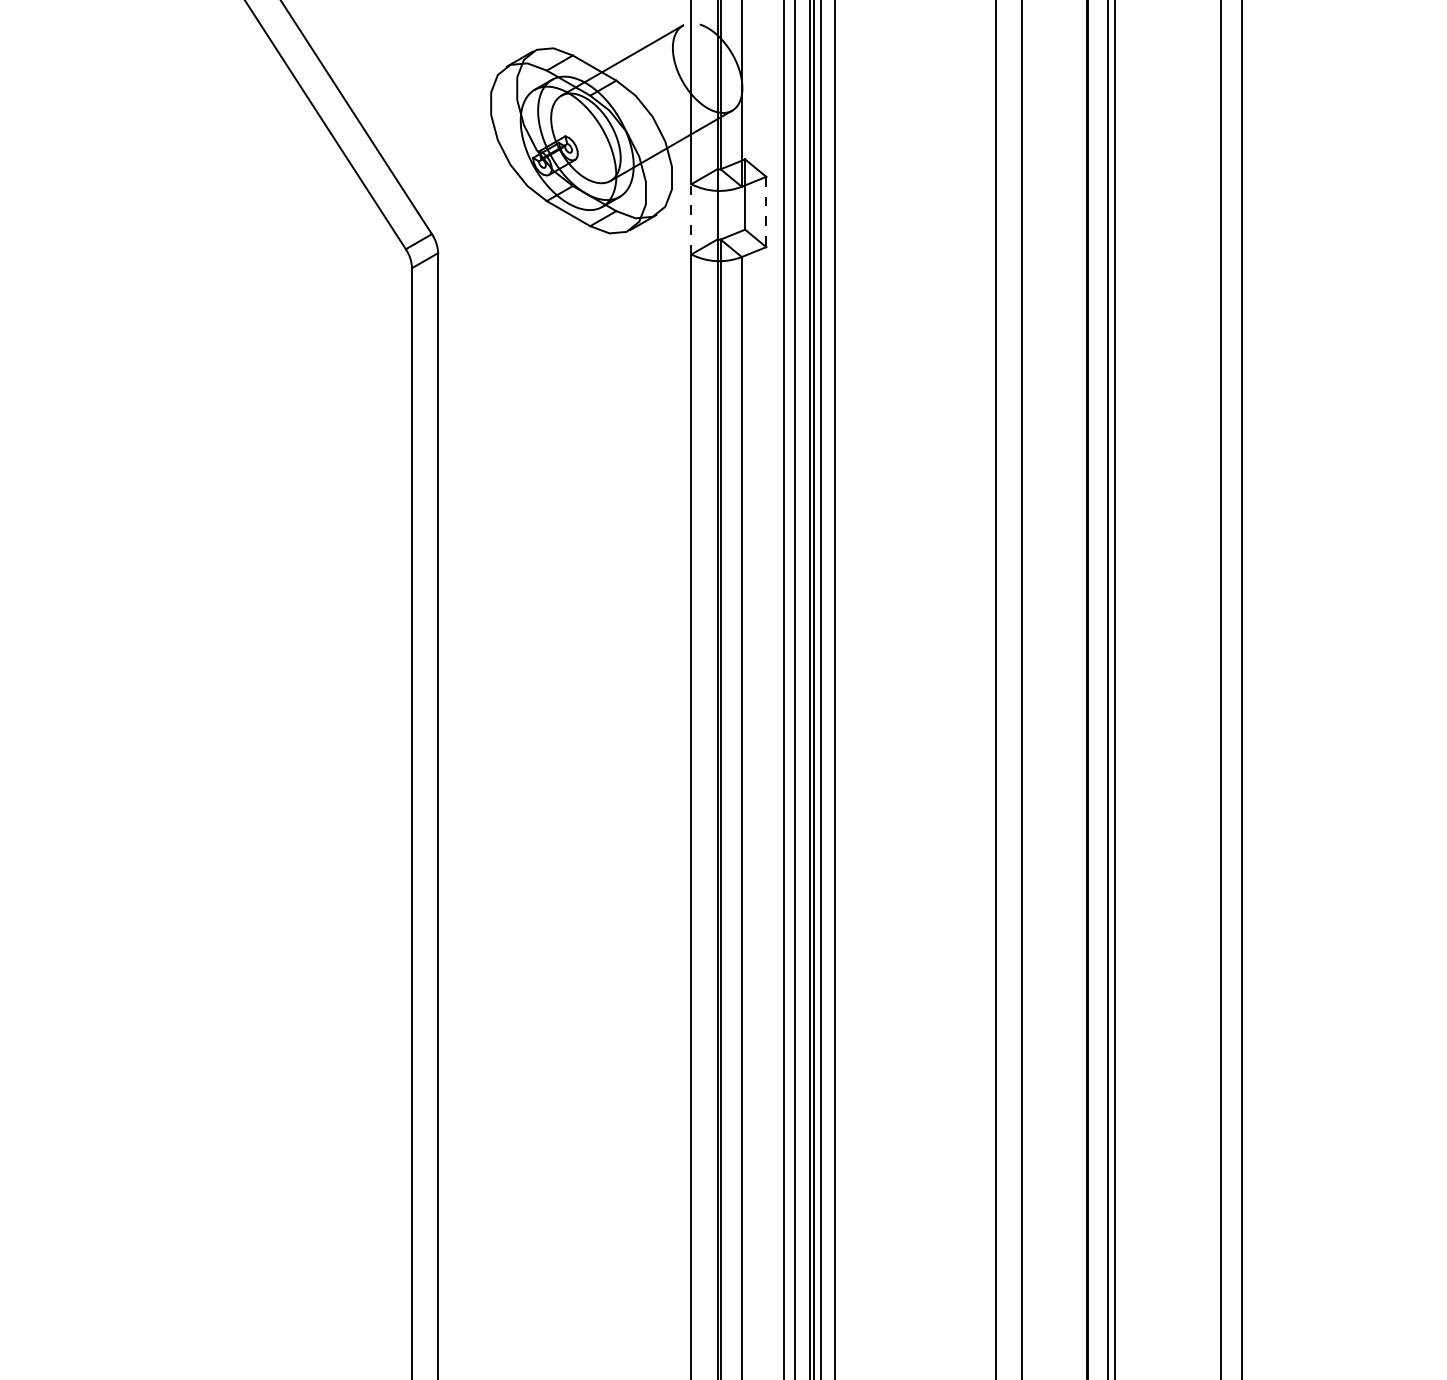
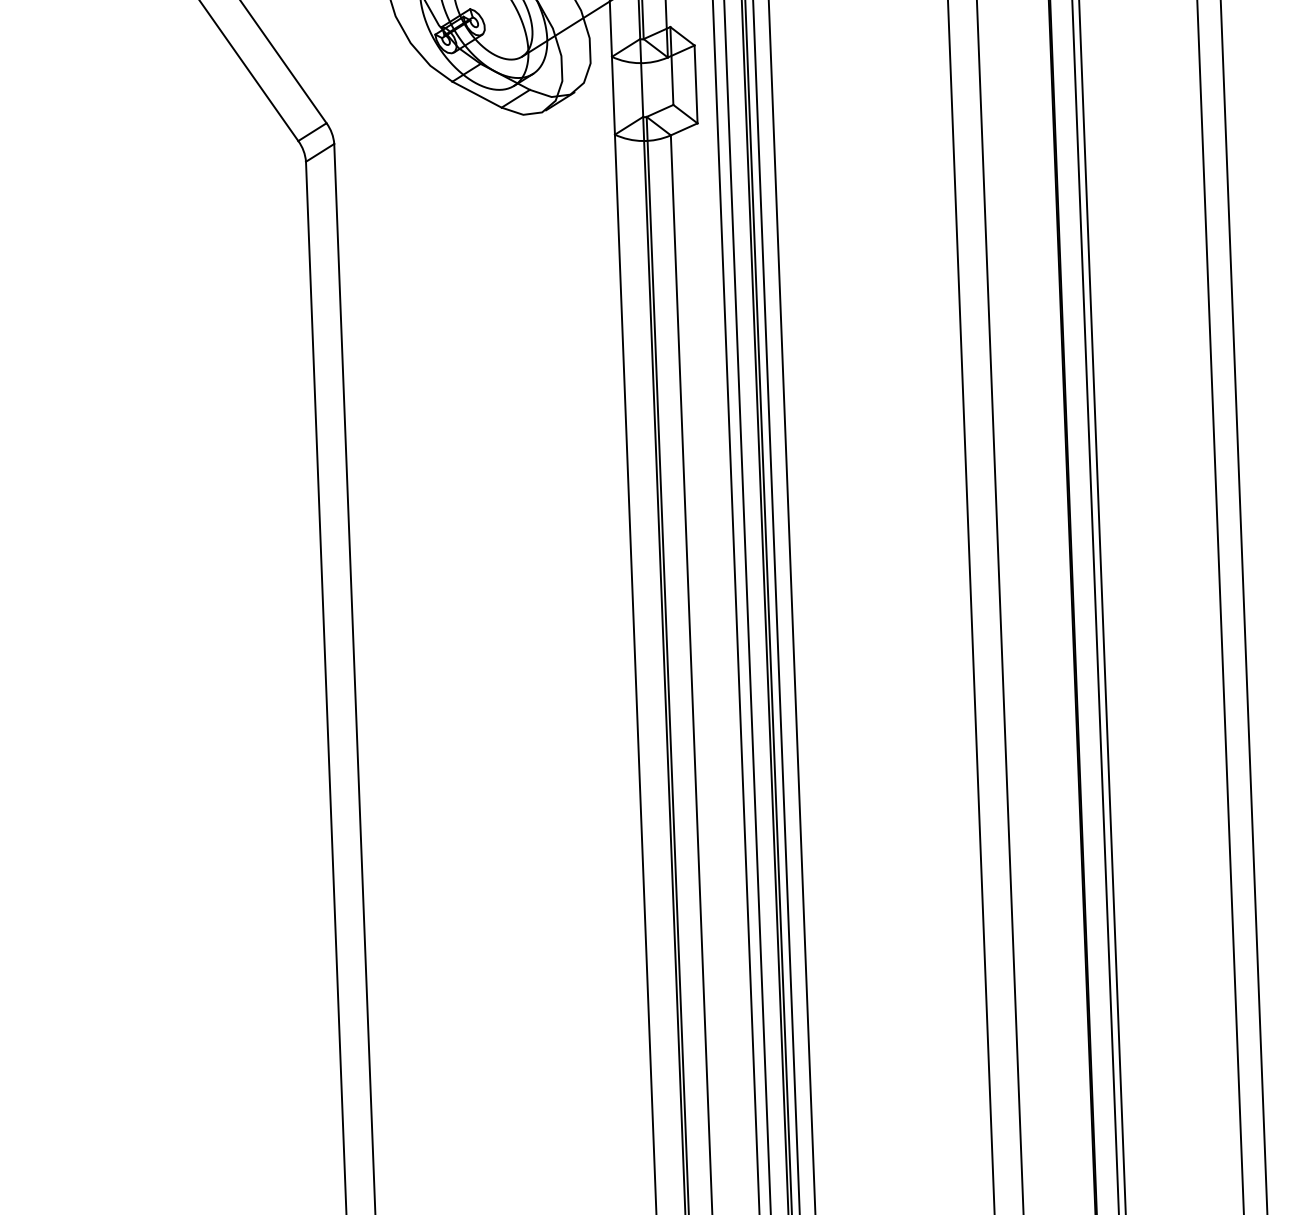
line: (766, 212) -> (696, 84), dashed -> solid
line: (691, 218) -> (613, 94), dashed -> solid

